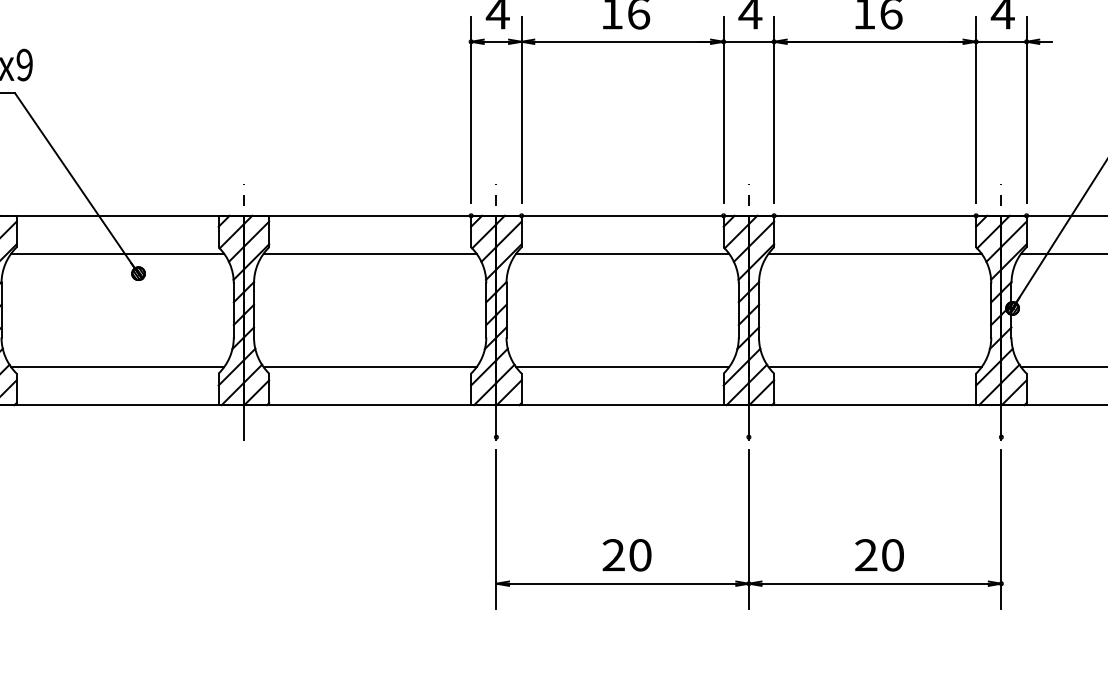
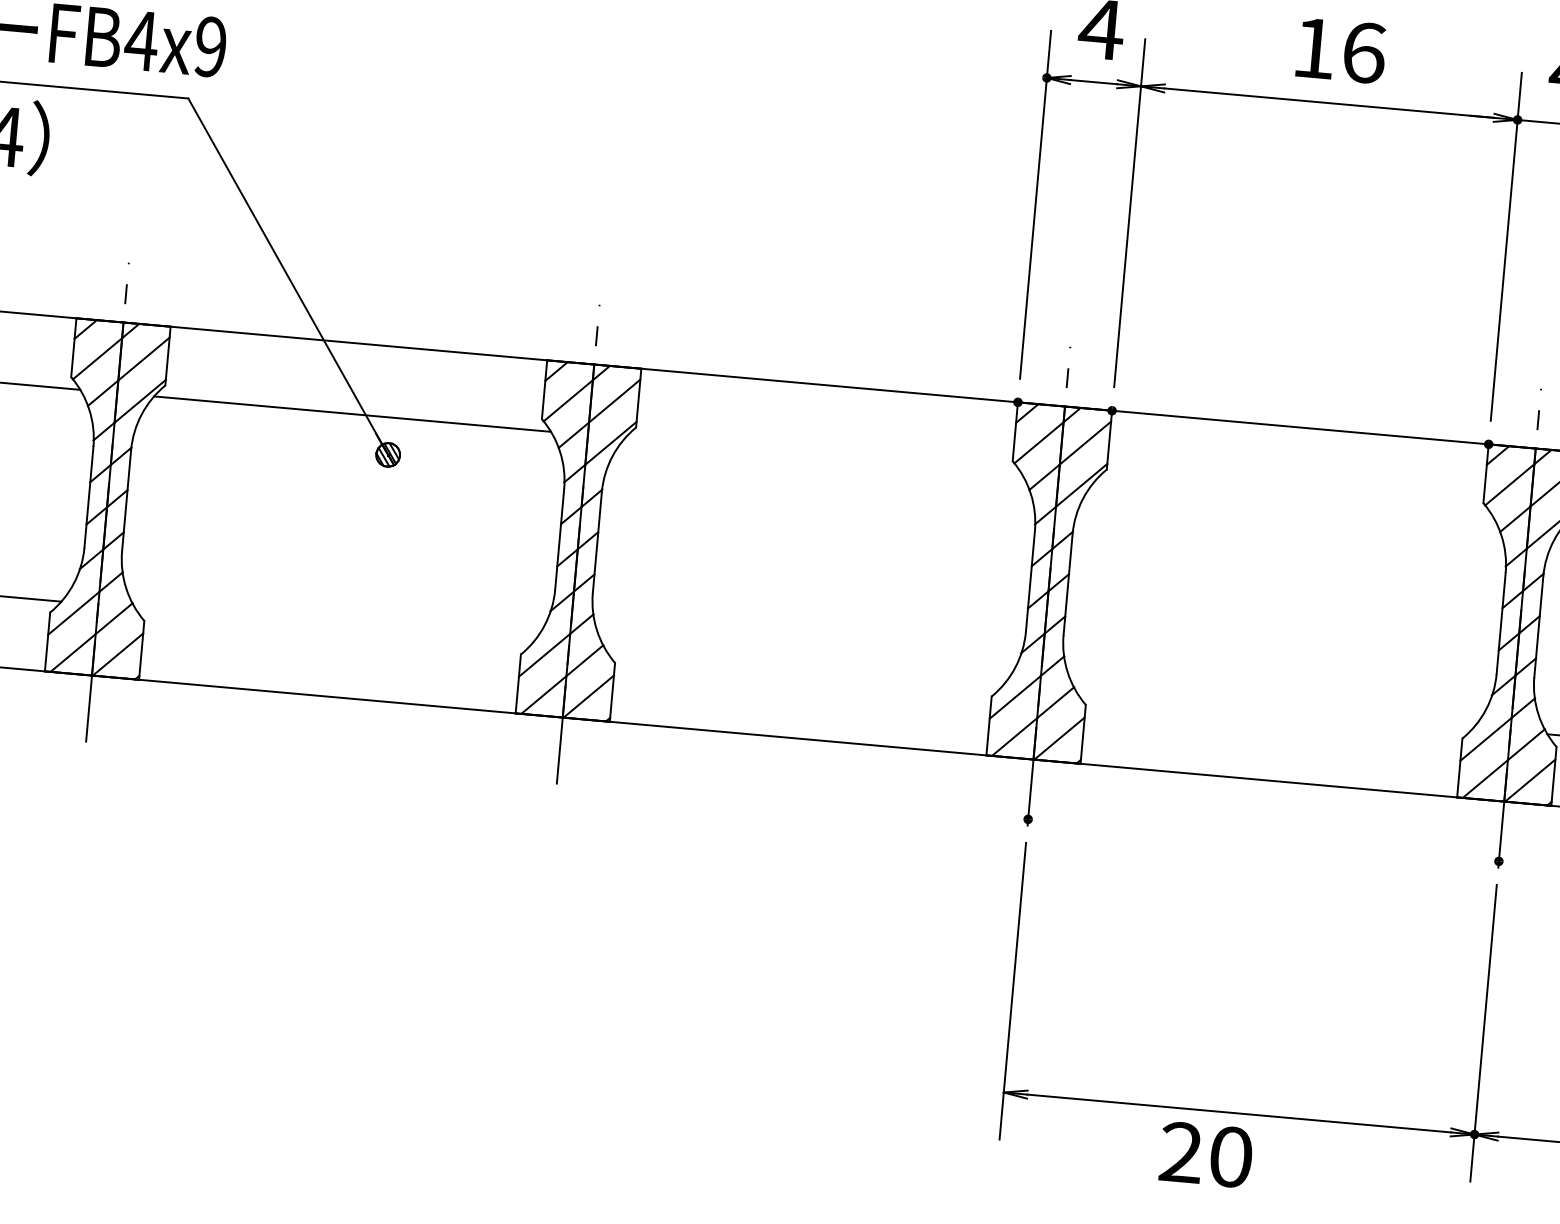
line: (369, 253) -> (822, 455), removed
line: (622, 253) -> (1293, 497), removed
line: (117, 367) -> (333, 626), removed
line: (369, 367) -> (803, 668), removed
line: (622, 367) -> (1274, 710), removed
text: (626, 555) -> (1205, 1155), moved

